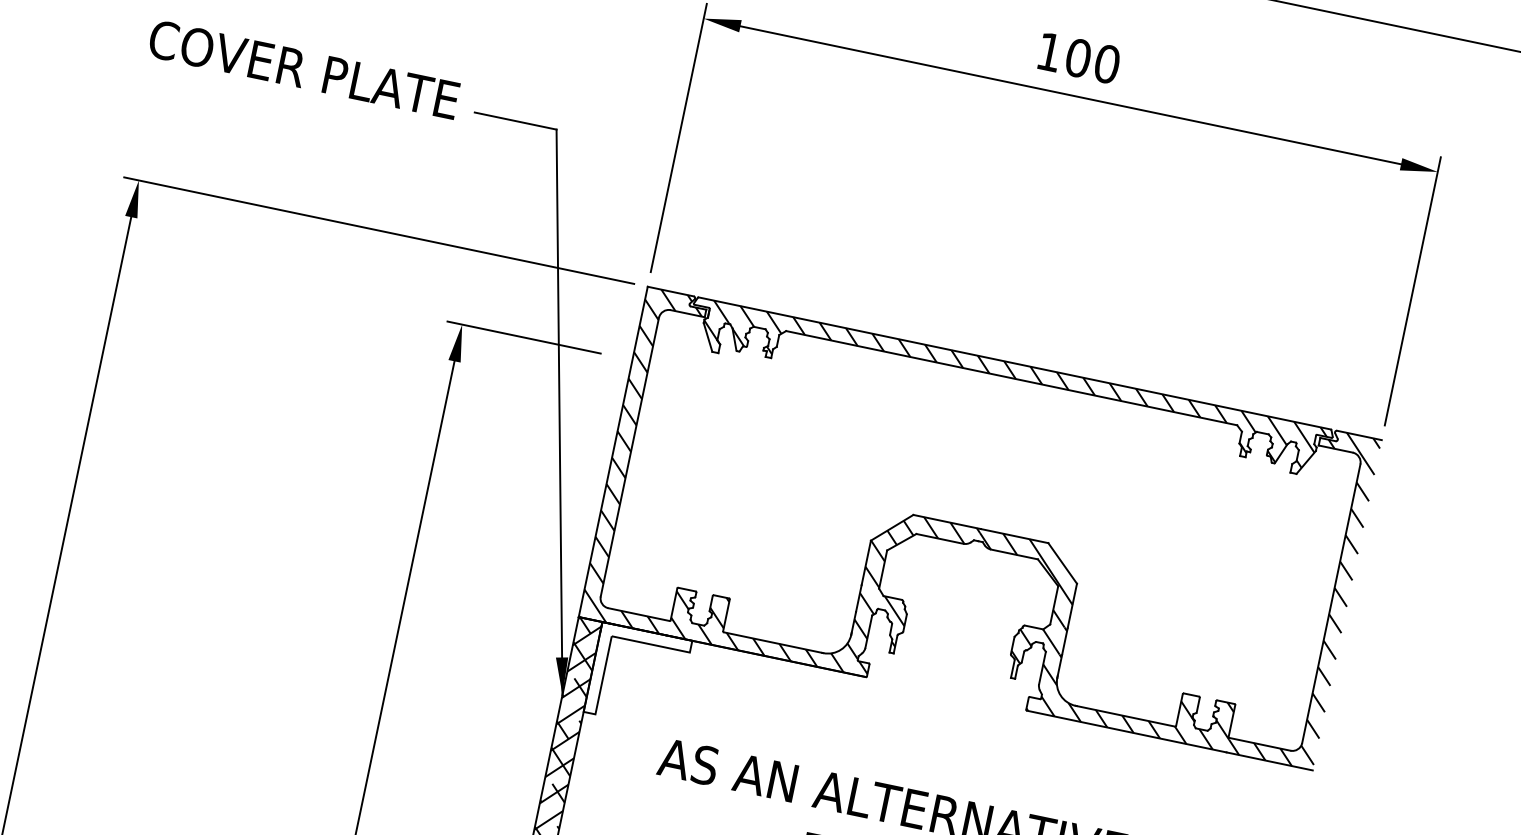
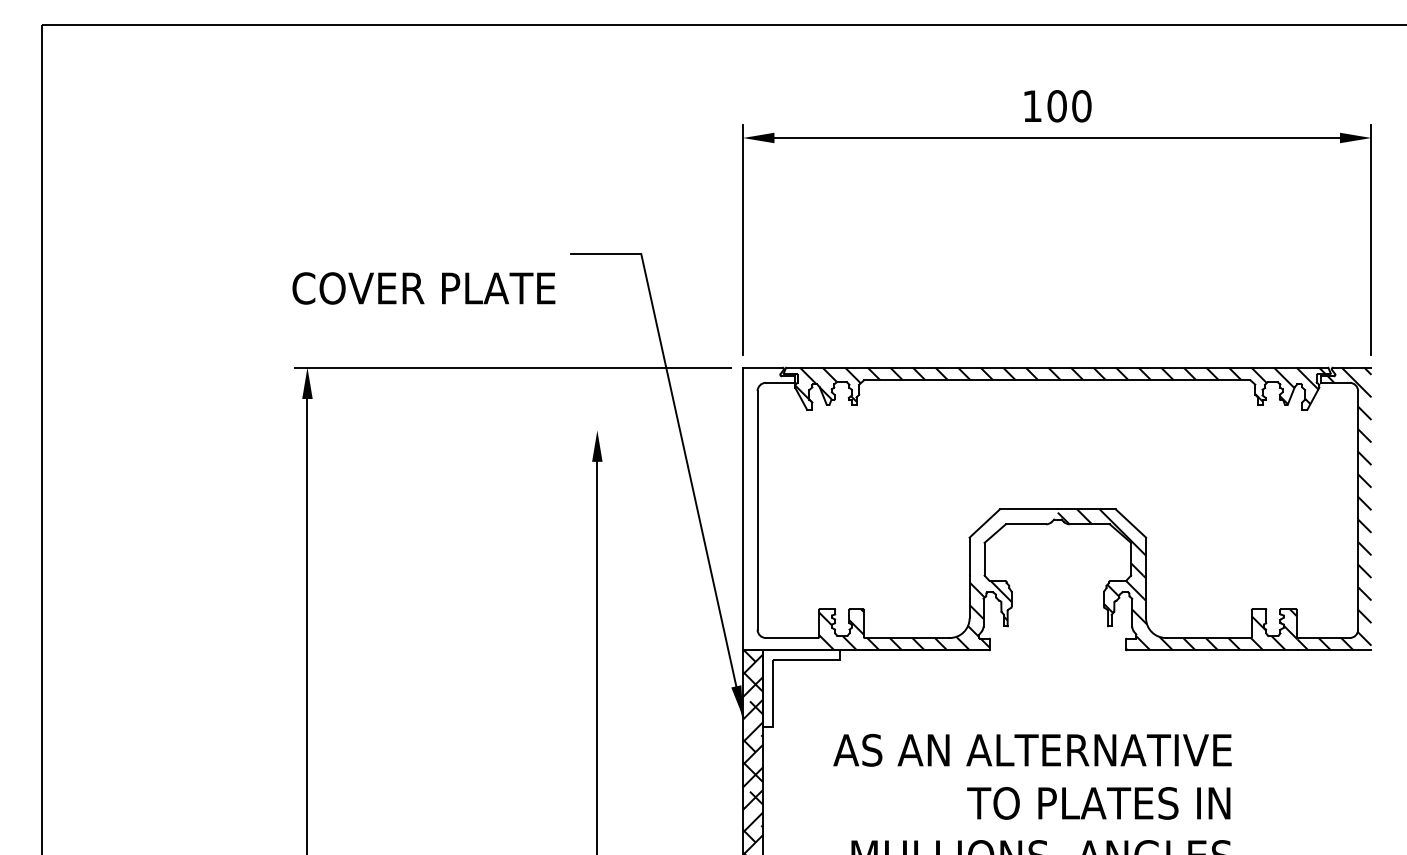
text: (303, 69) -> (423, 288), moved
line: (523, 337) -> (649, 430), removed
hatch: (653, 459) -> (777, 508), removed
hatch: (921, 555) -> (1013, 541), removed

